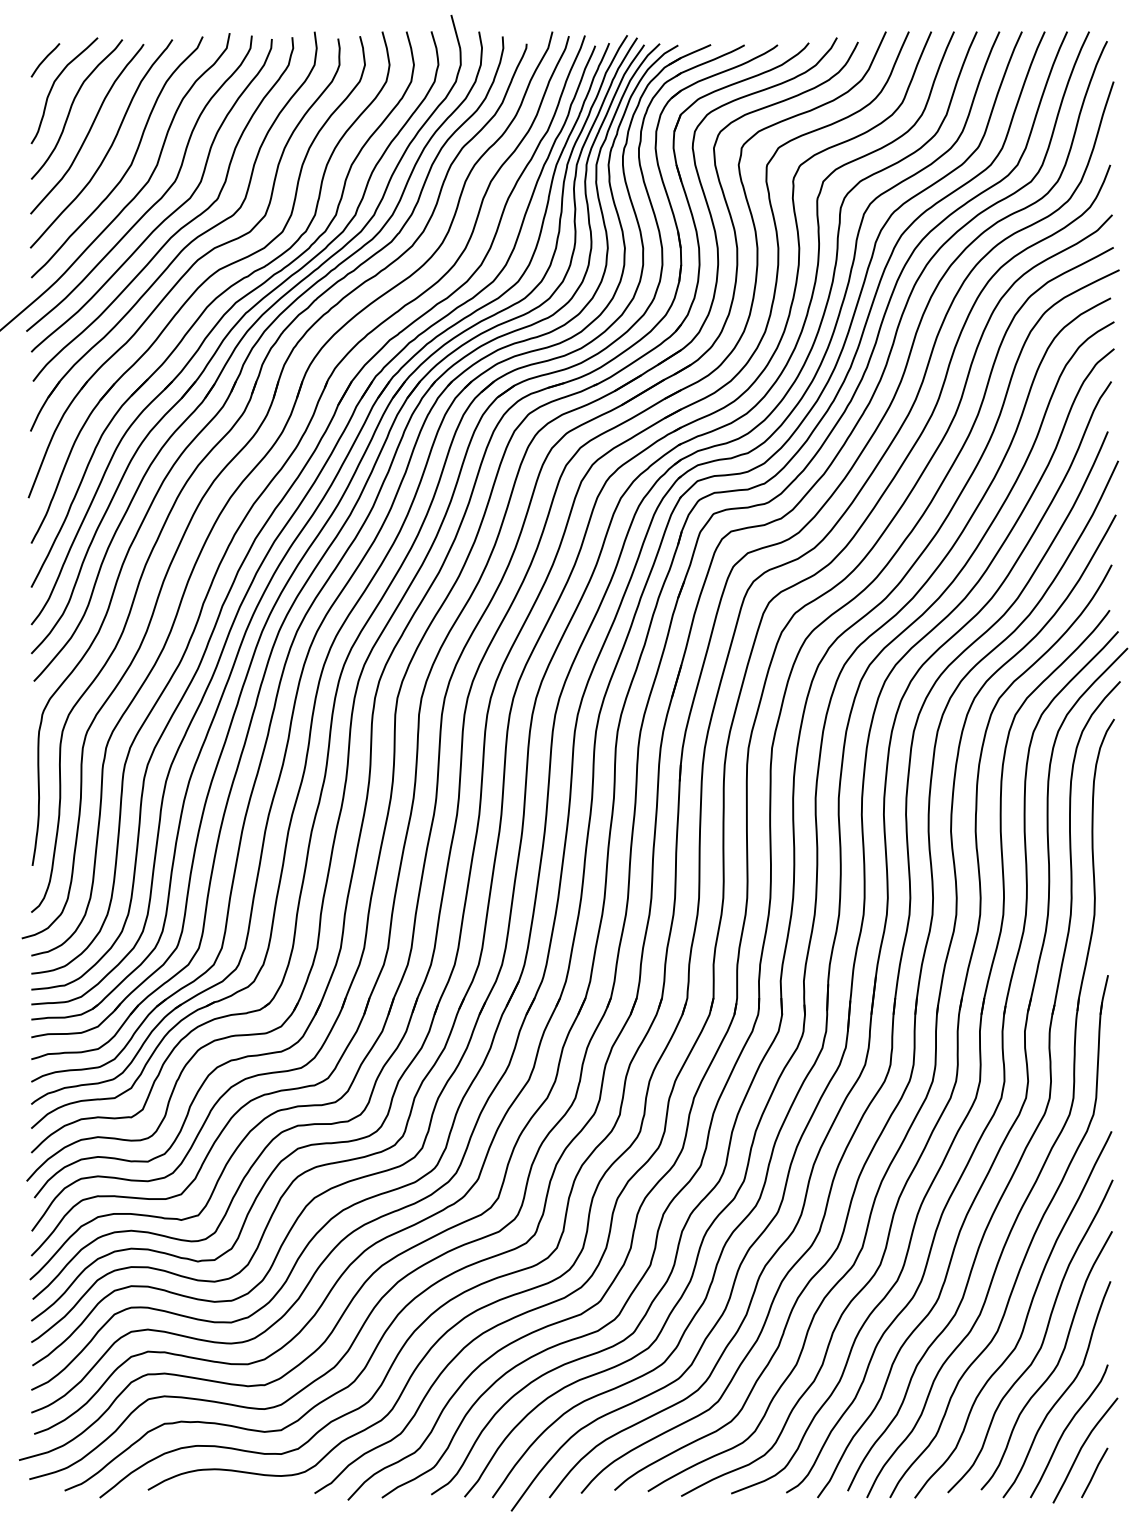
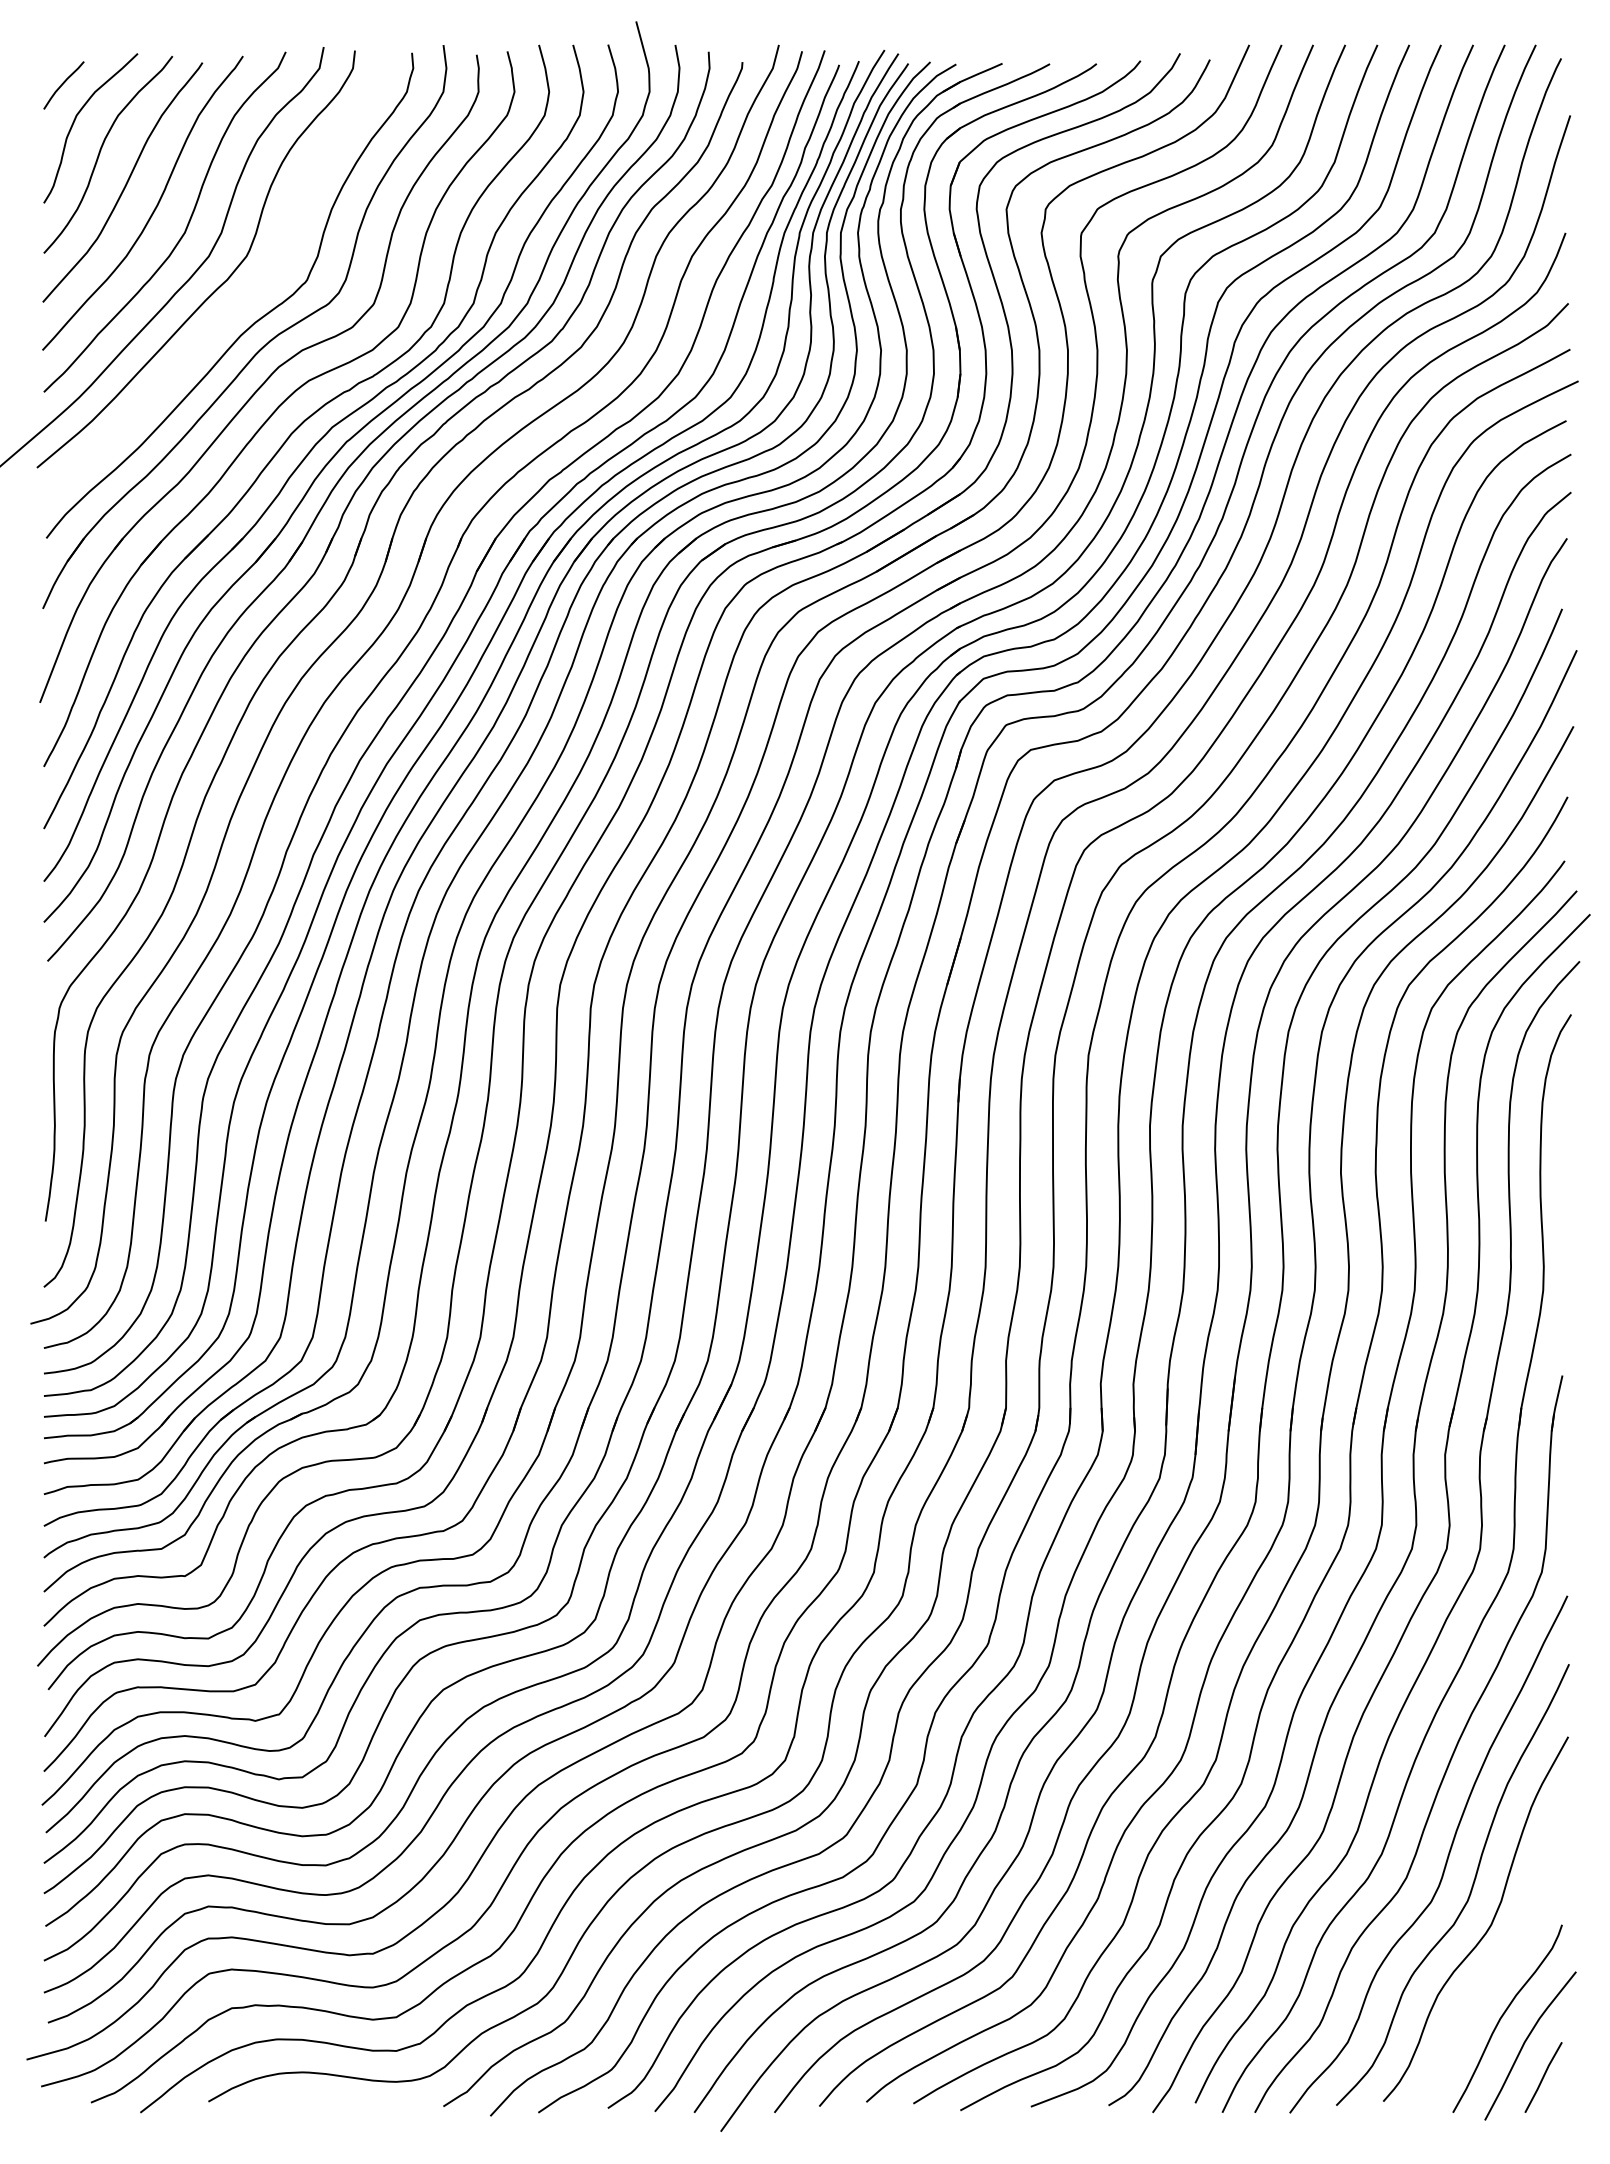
curve: (169, 214) -> (238, 303), removed
curve: (1062, 1394) -> (1497, 1966), removed

